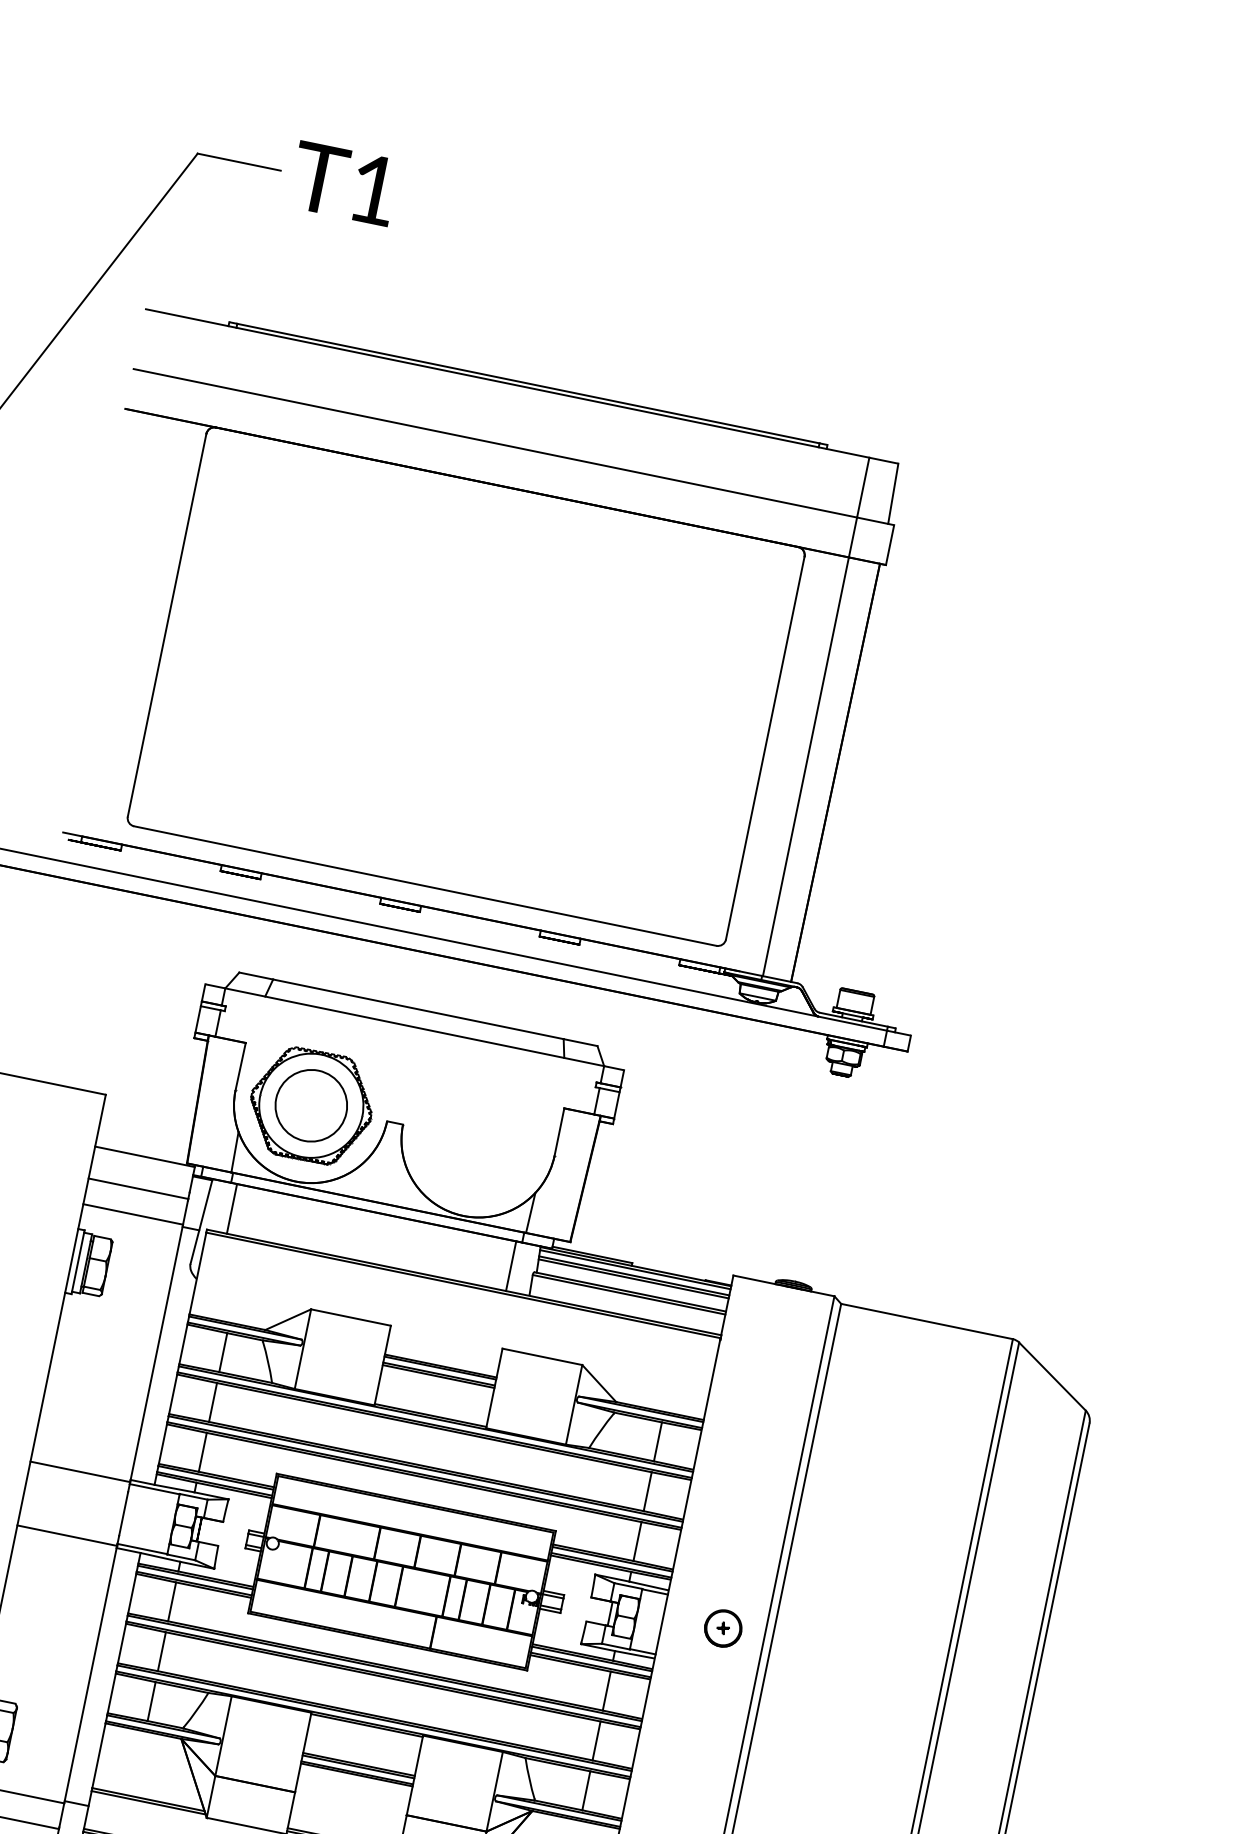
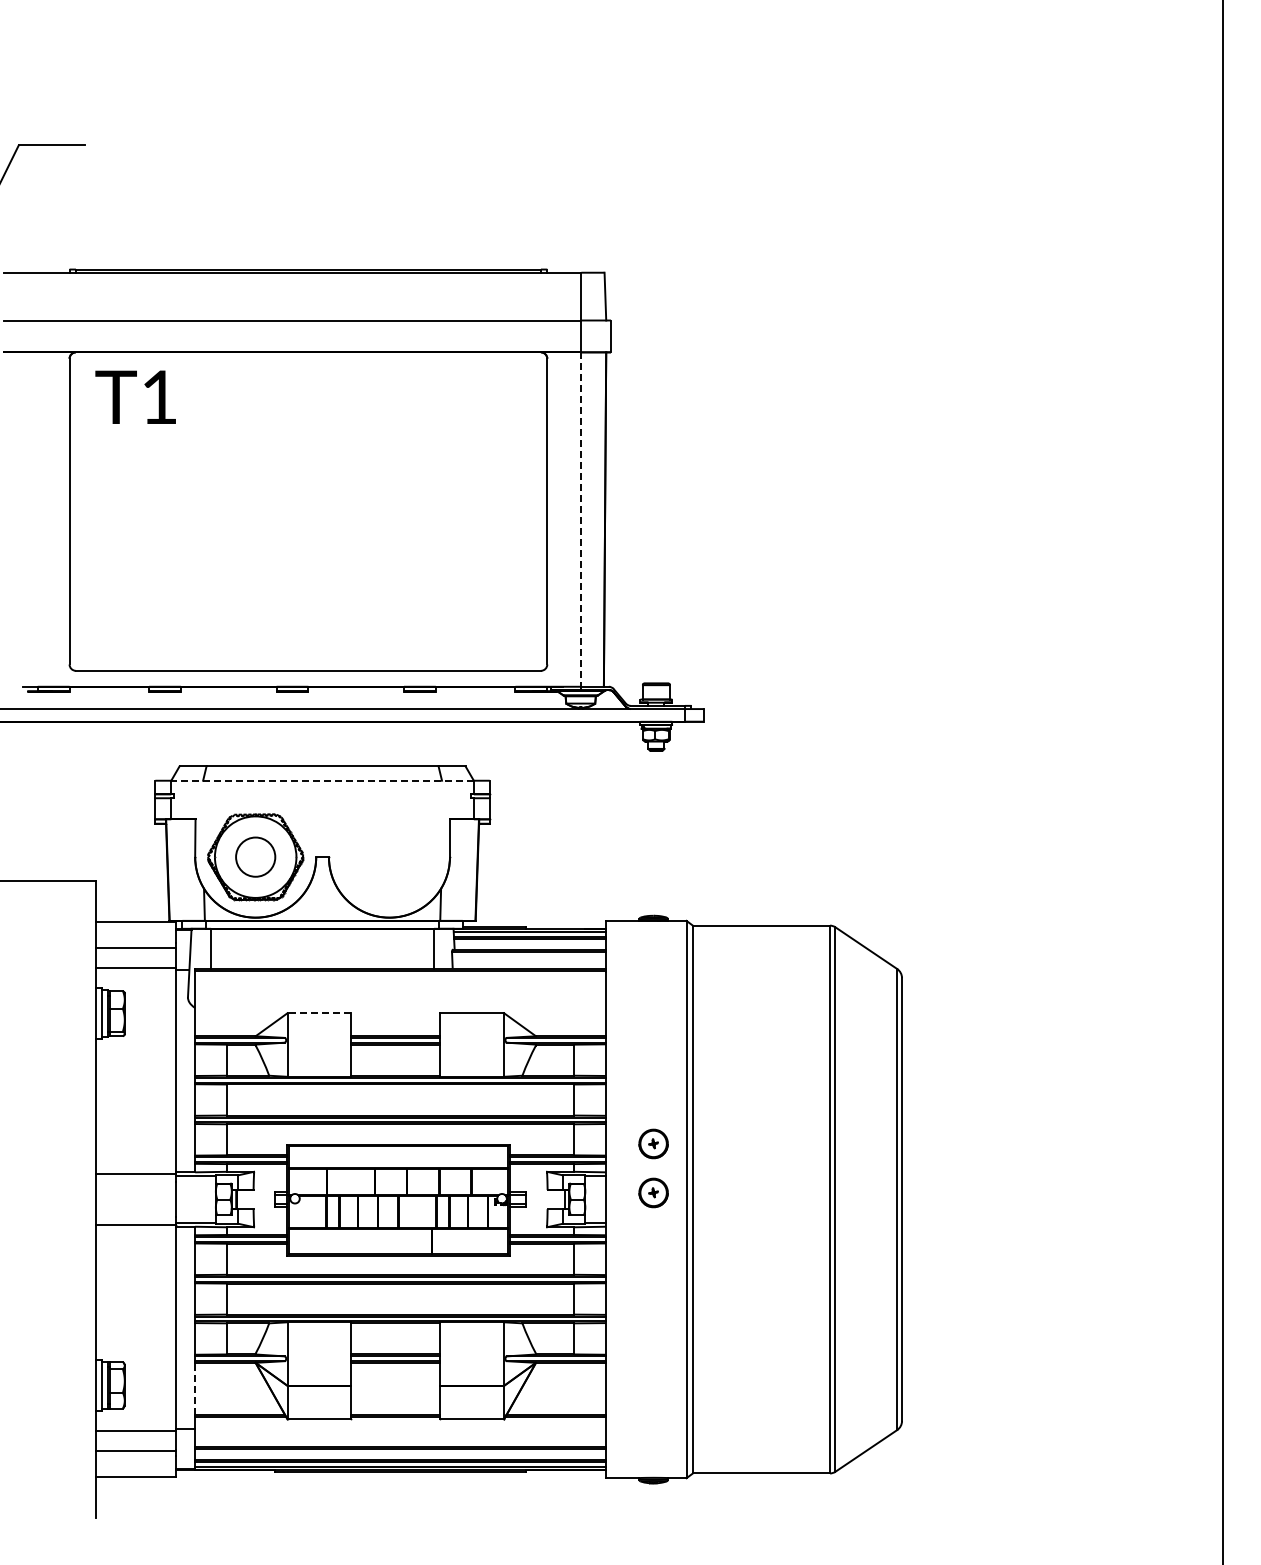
text: (344, 182) -> (135, 396), moved
line: (805, 767) -> (581, 520), solid -> dashed
line: (414, 1026) -> (322, 780), solid -> dashed
circle: (311, 1106) -> (255, 857), size x0.7
line: (351, 1317) -> (319, 1013), solid -> dashed
part: (735, 1566) -> (653, 1143), added
line: (99, 1755) -> (195, 1388), solid -> dashed

